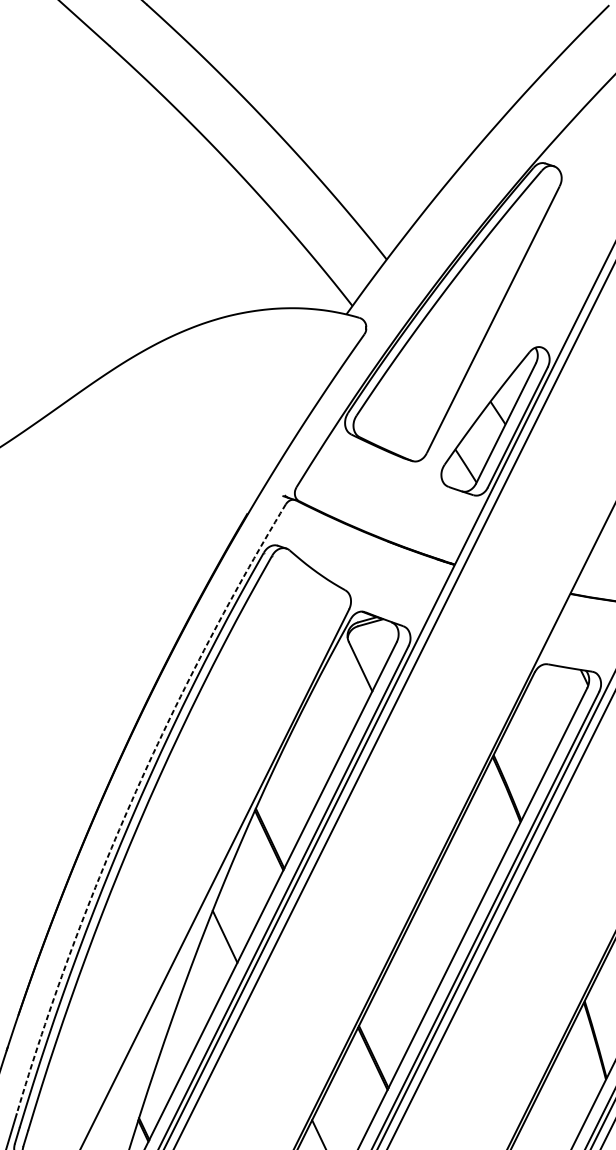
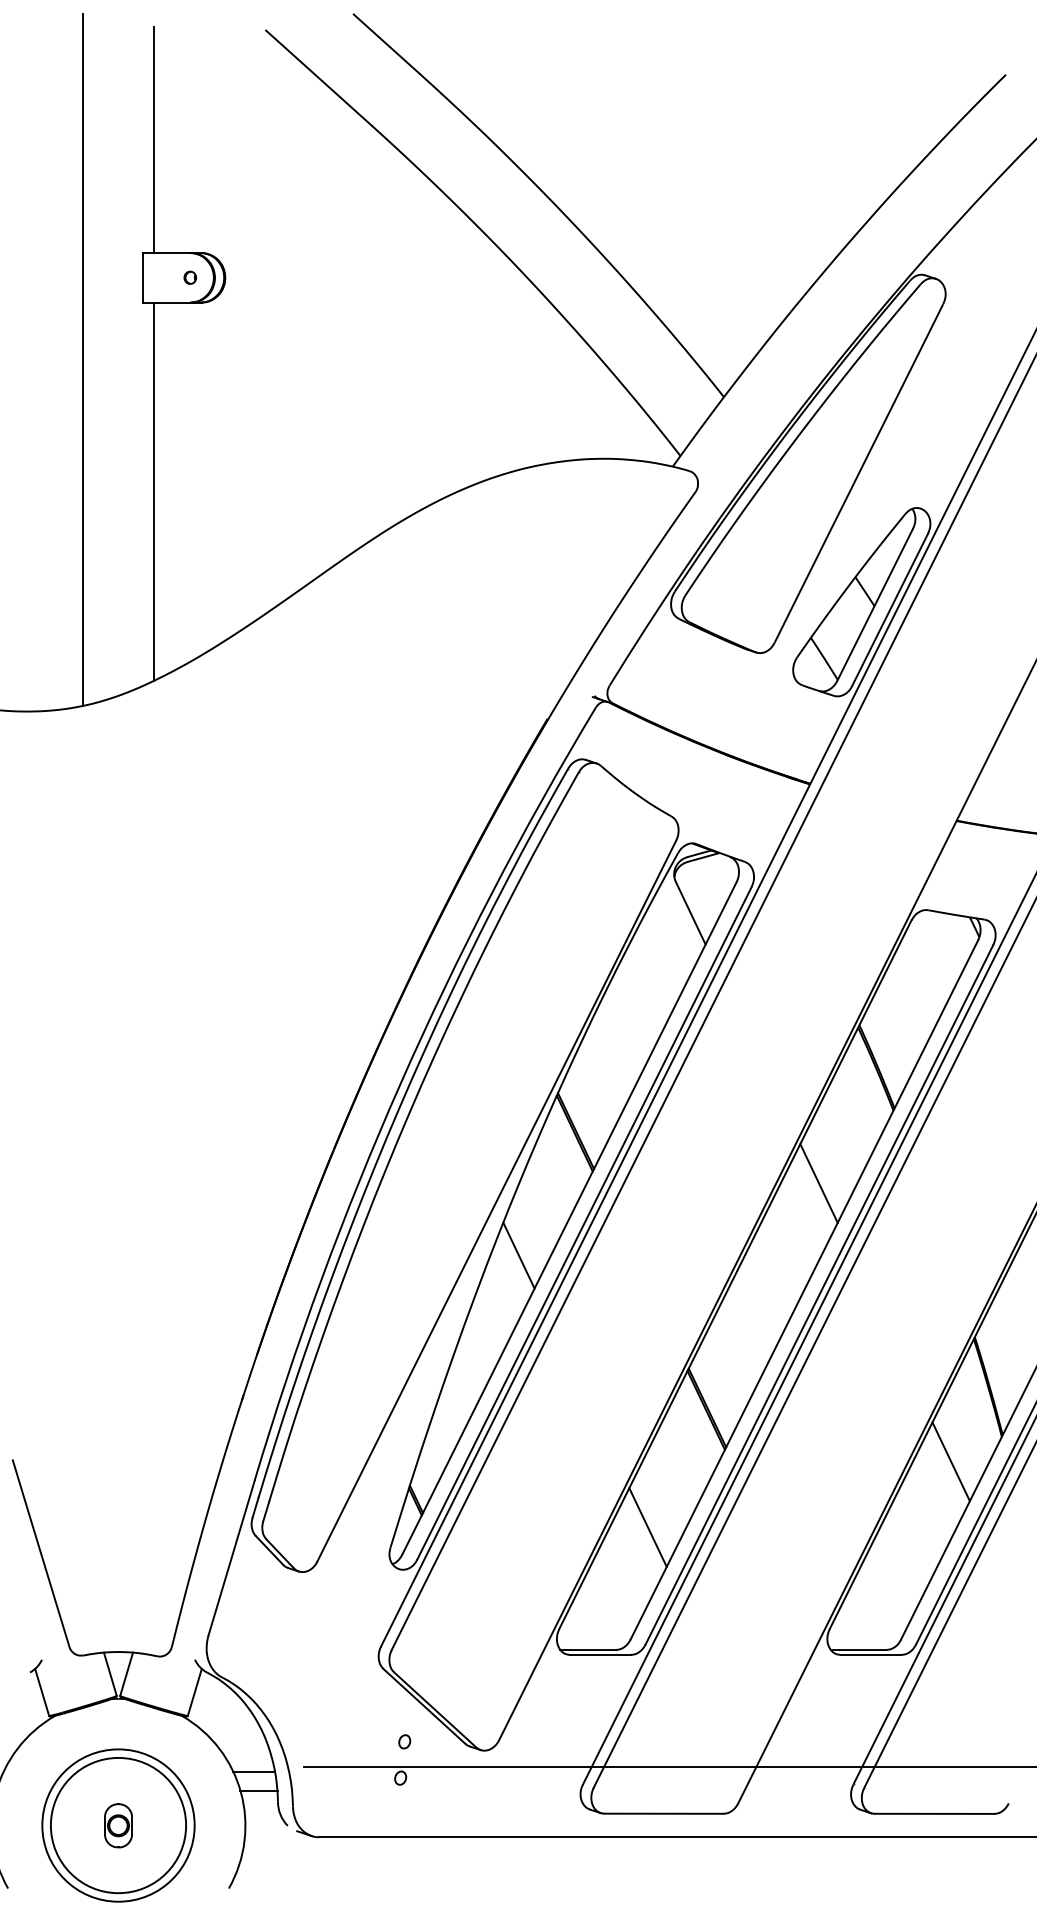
arc: (131, 800) -> (400, 1083), dashed -> solid
line: (461, 879) -> (818, 1183), added
line: (565, 1099) -> (950, 1461), added

